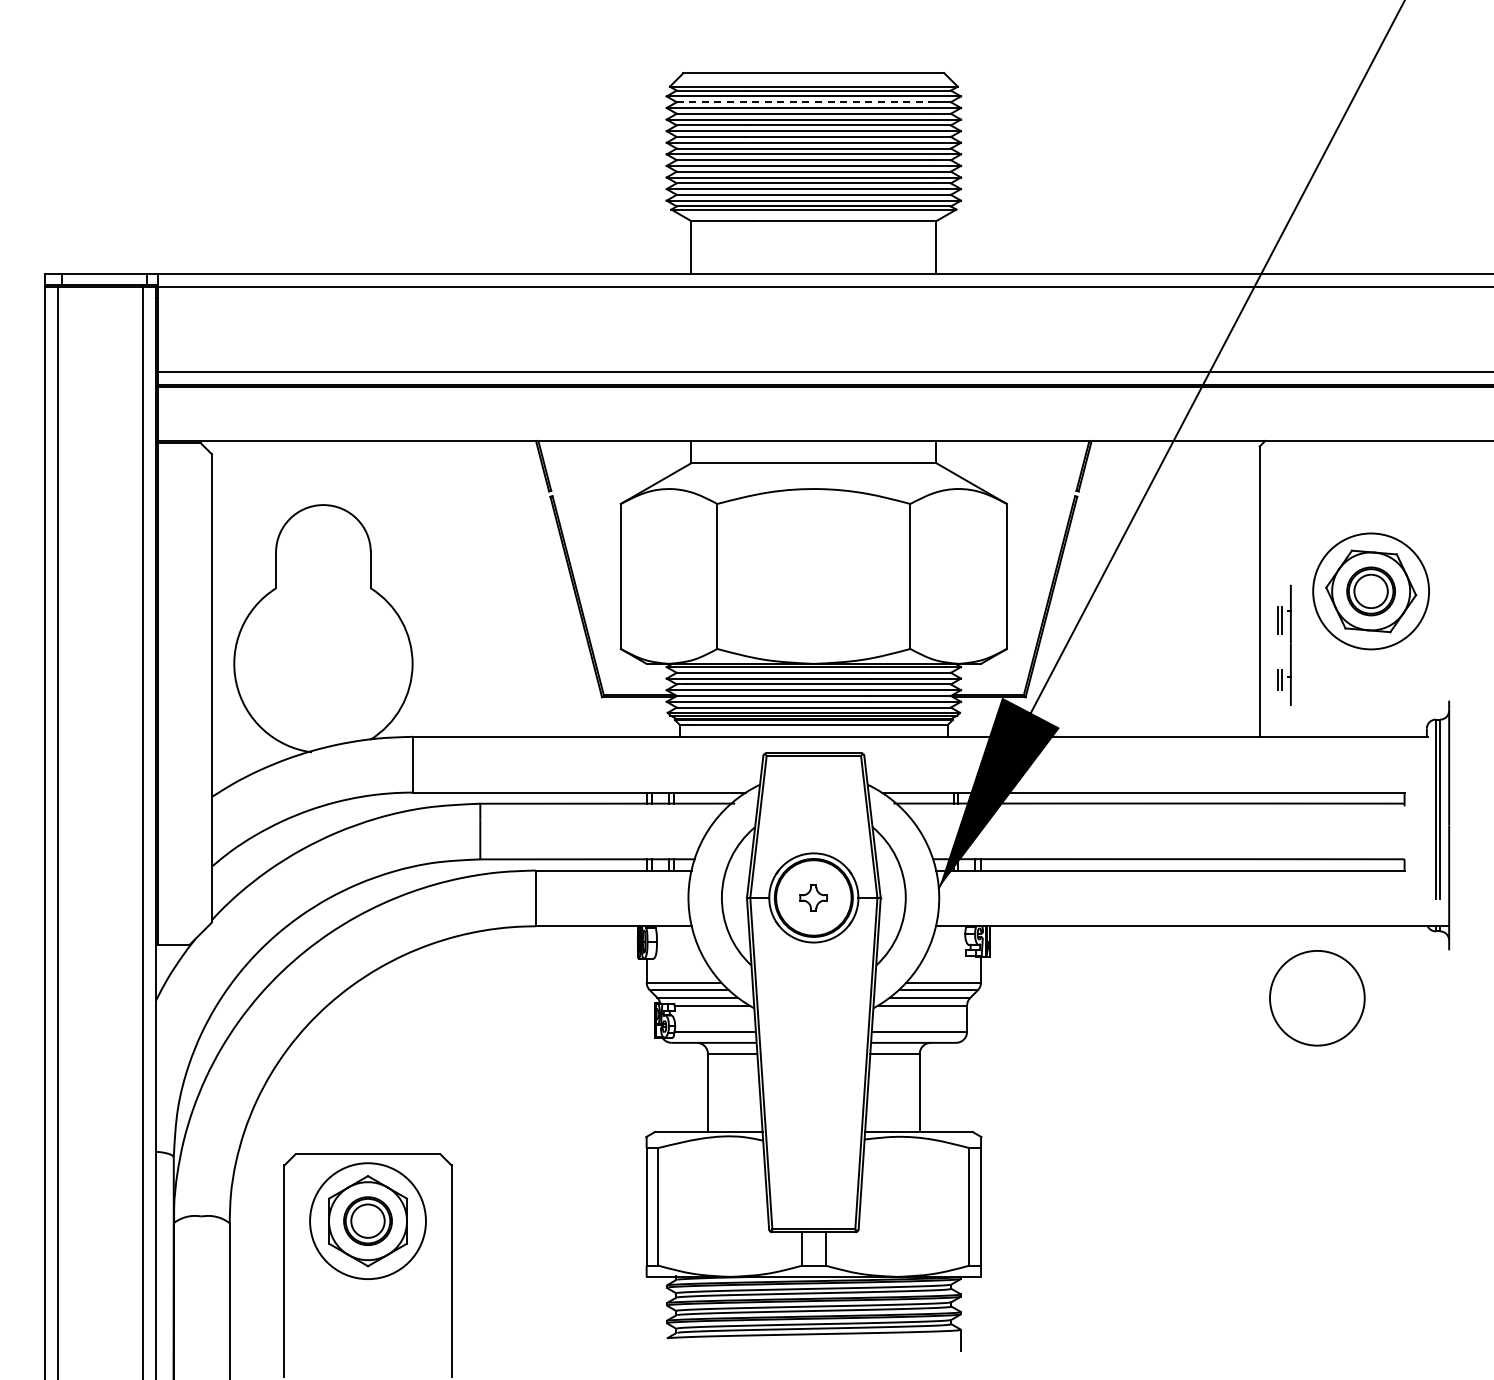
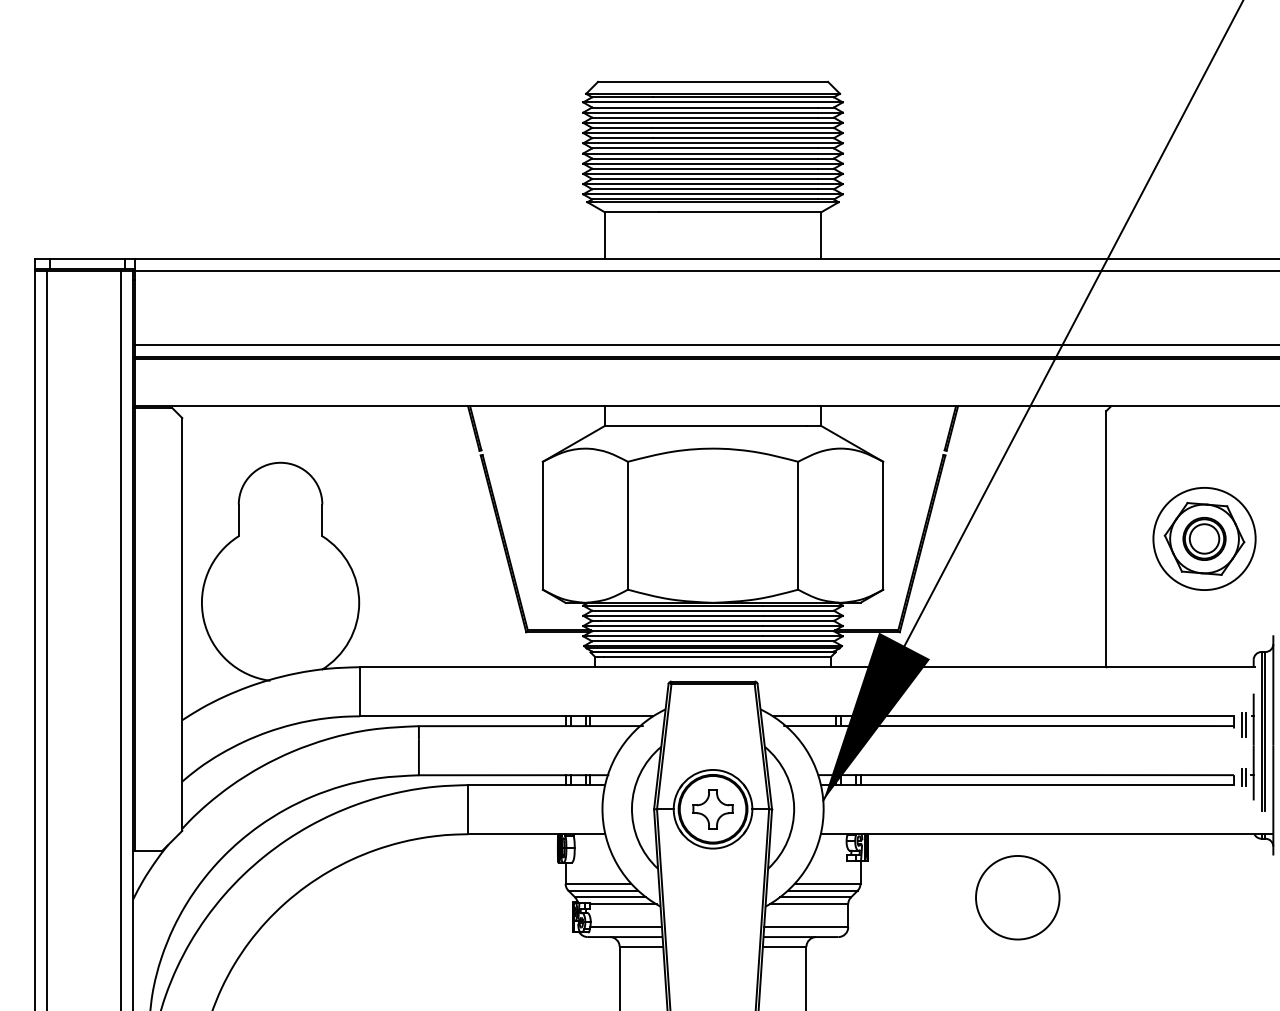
line: (804, 102) -> (704, 107), dashed -> solid
part: (1284, 644) -> (1248, 746), moved
part: (813, 897) -> (712, 808), size x1.67
circle: (1317, 998) -> (1017, 897), moved

